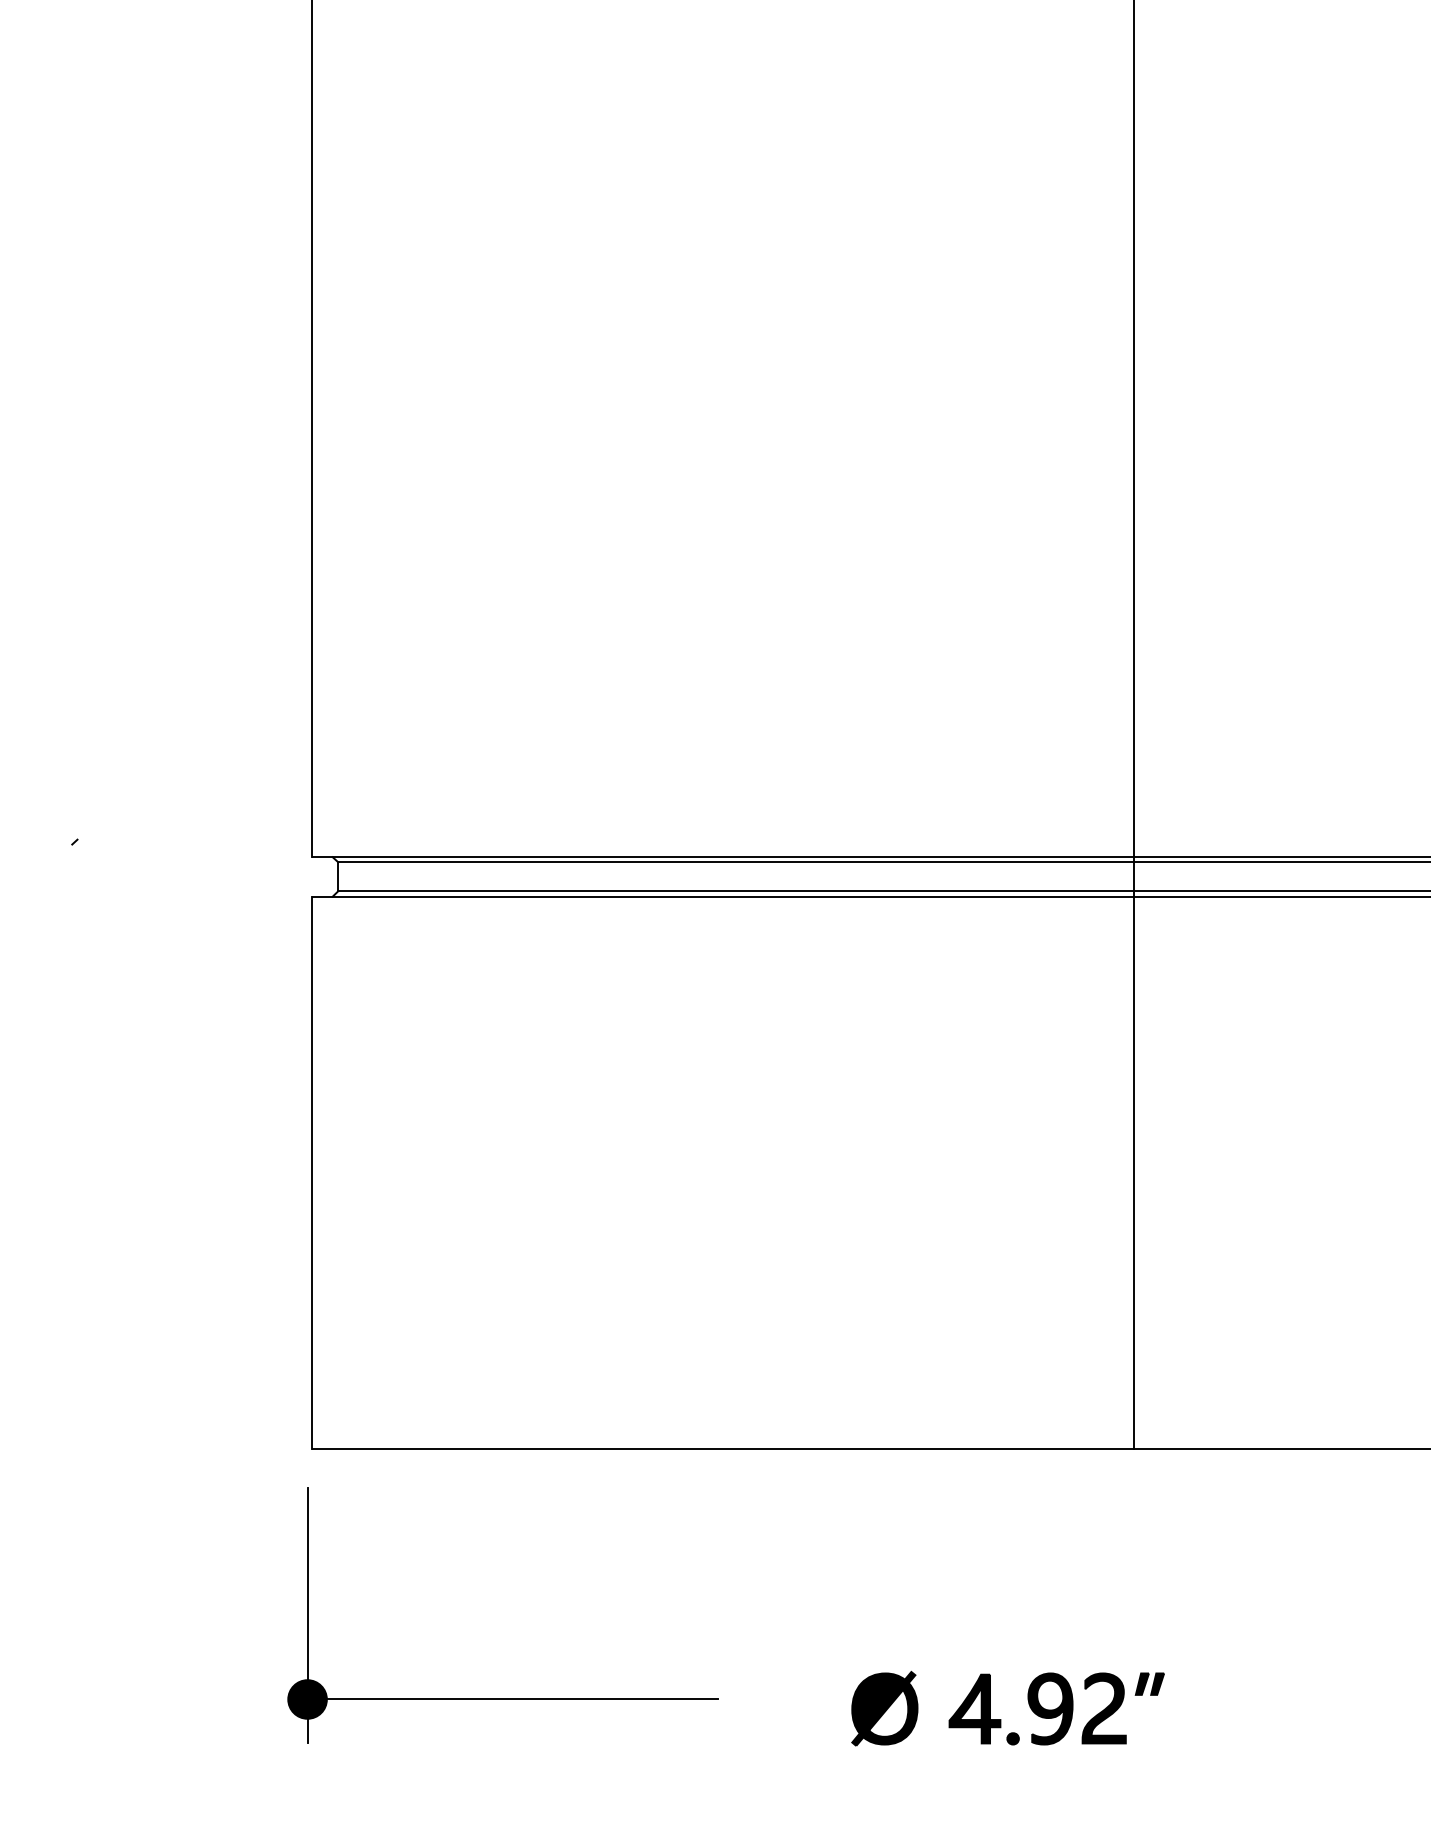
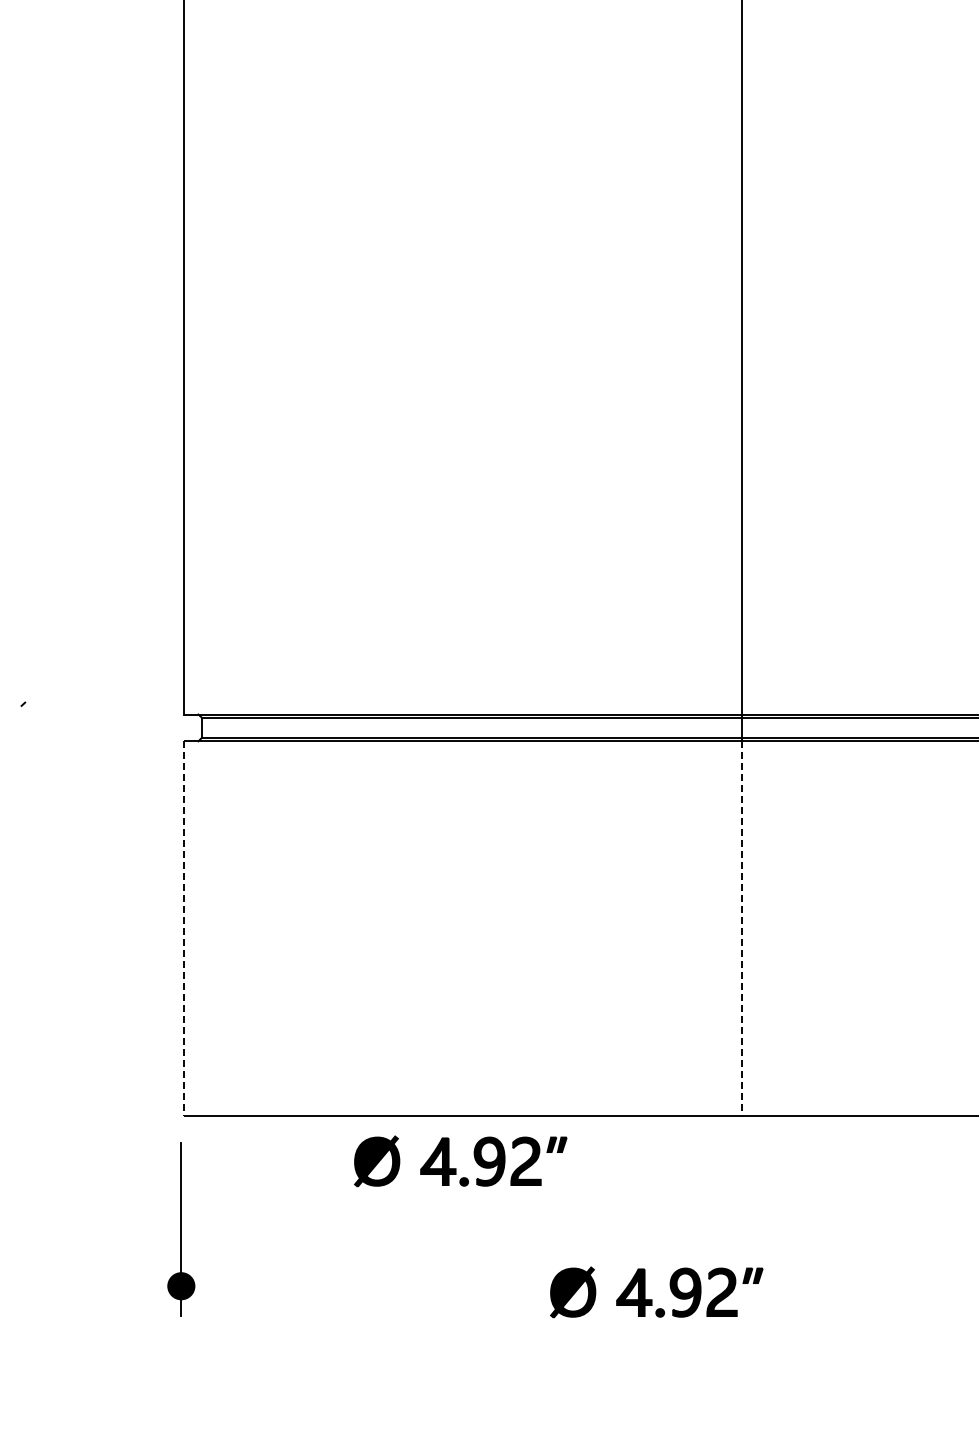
line: (312, 1173) -> (184, 929), solid -> dashed
line: (1134, 1173) -> (742, 929), solid -> dashed
part: (712, 1526) -> (456, 1168), added
line: (512, 1699) -> (320, 1286), removed

